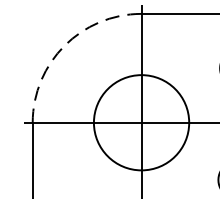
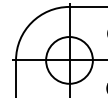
arc: (64, 45) -> (31, 22), dashed -> solid

